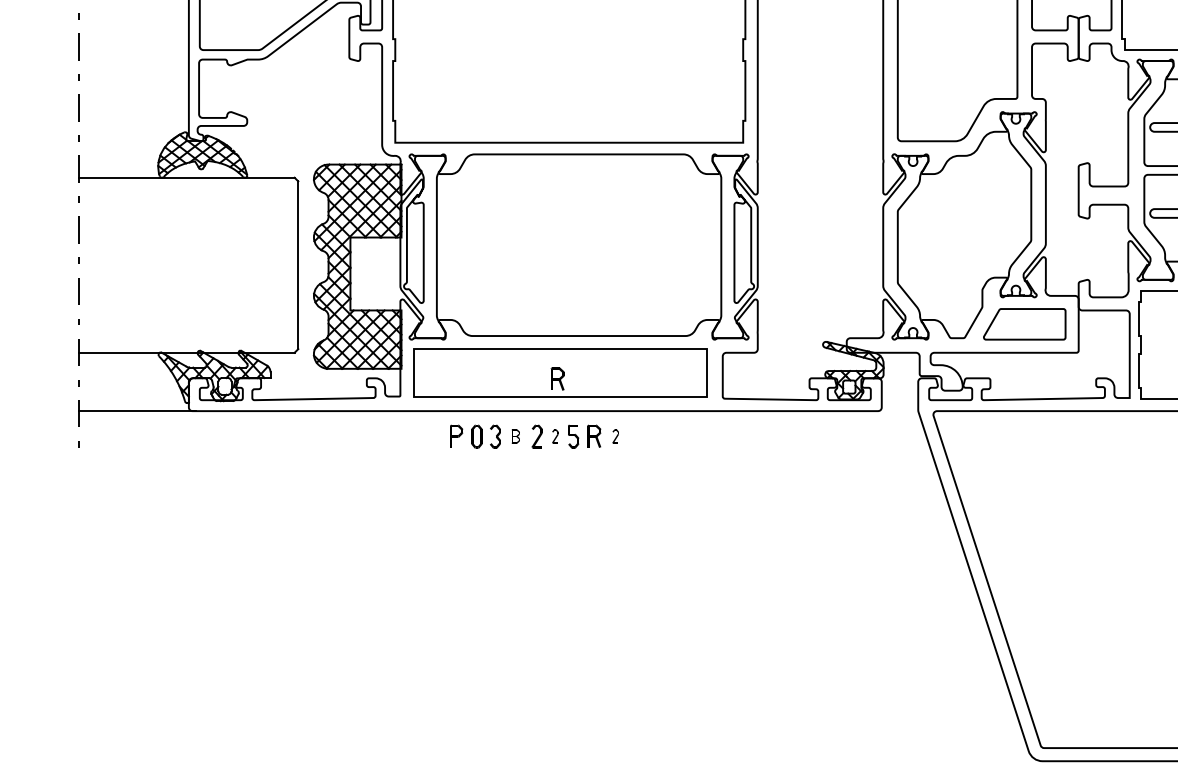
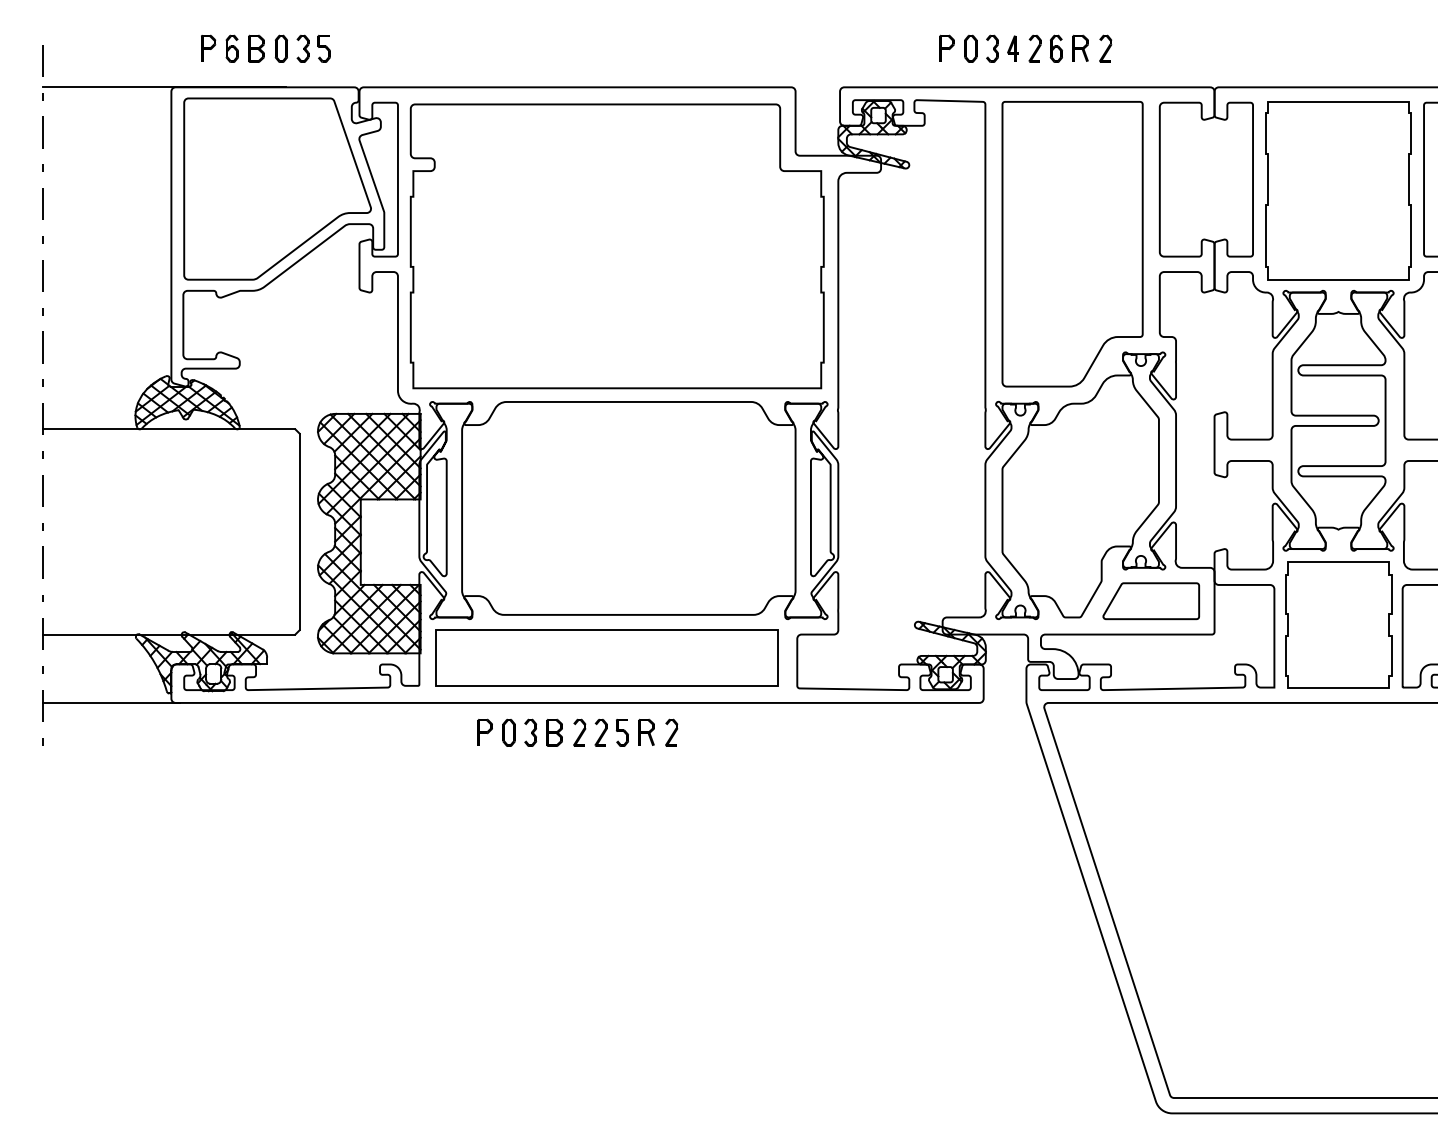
part: (557, 378) -> (603, 664), removed
part: (515, 436) -> (554, 732), size x1.67
part: (554, 436) -> (600, 732), size x1.67
part: (615, 436) -> (671, 732), size x1.67

